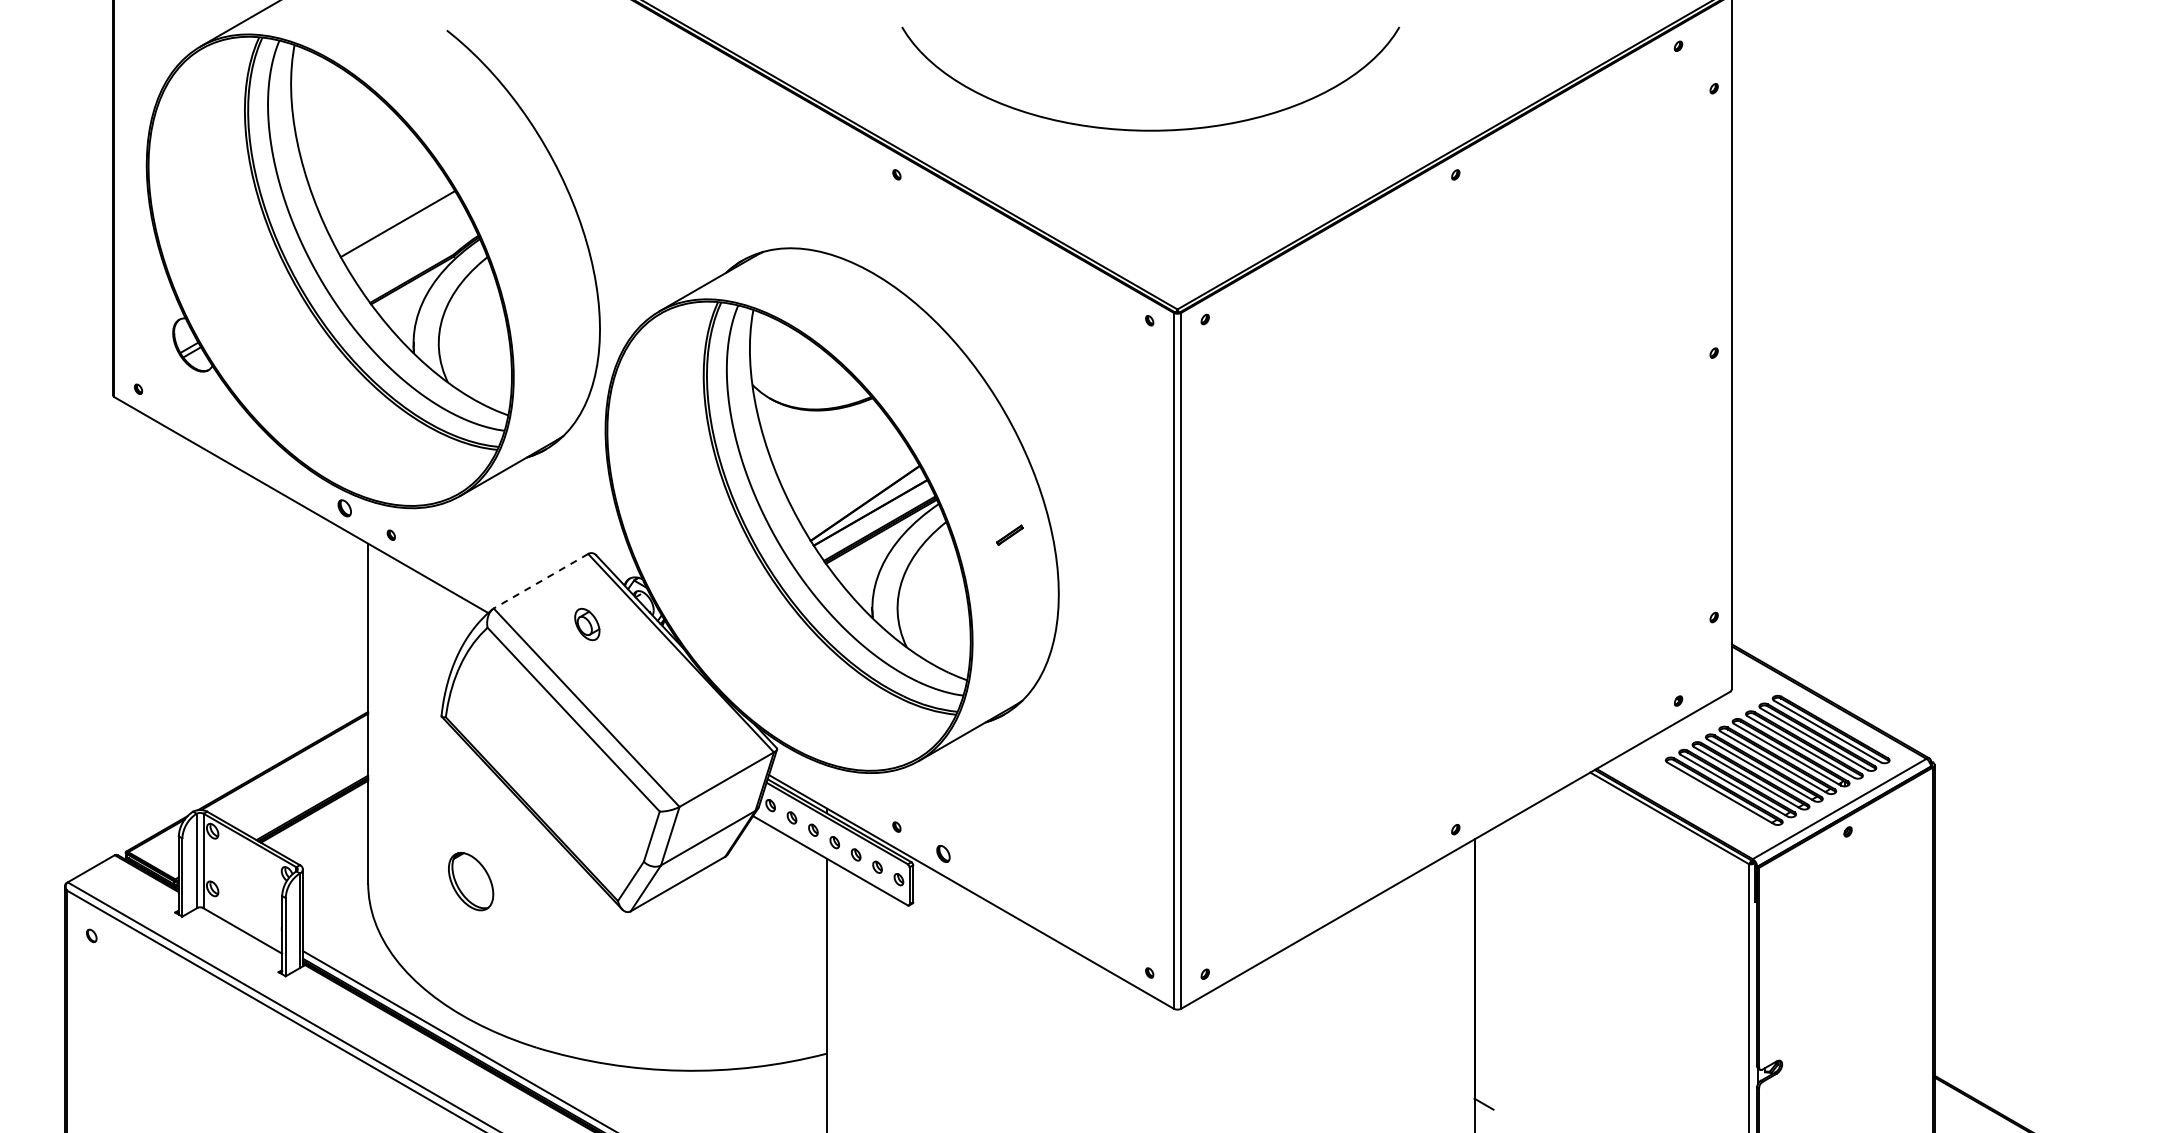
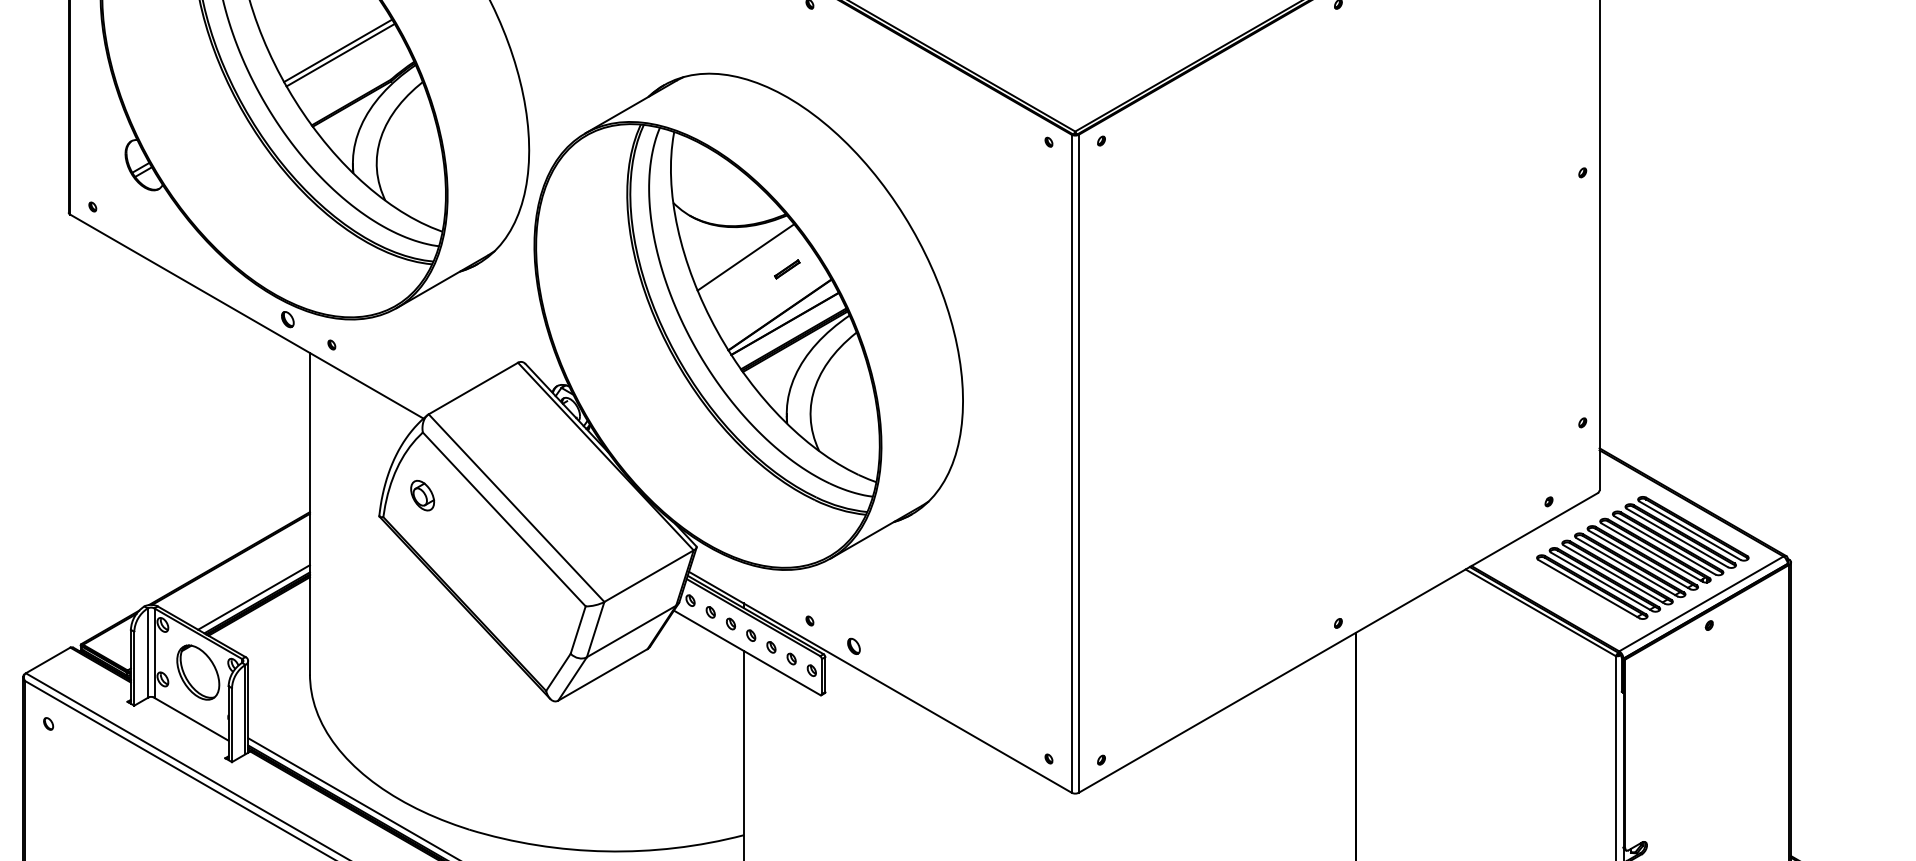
line: (400, 228) -> (340, 54), added
line: (829, 442) -> (746, 257), added
part: (1009, 534) -> (786, 268), moved
line: (541, 581) -> (473, 388), dashed -> solid
part: (587, 624) -> (422, 495), moved
line: (308, 802) -> (253, 597), added
part: (471, 881) -> (198, 672), moved

